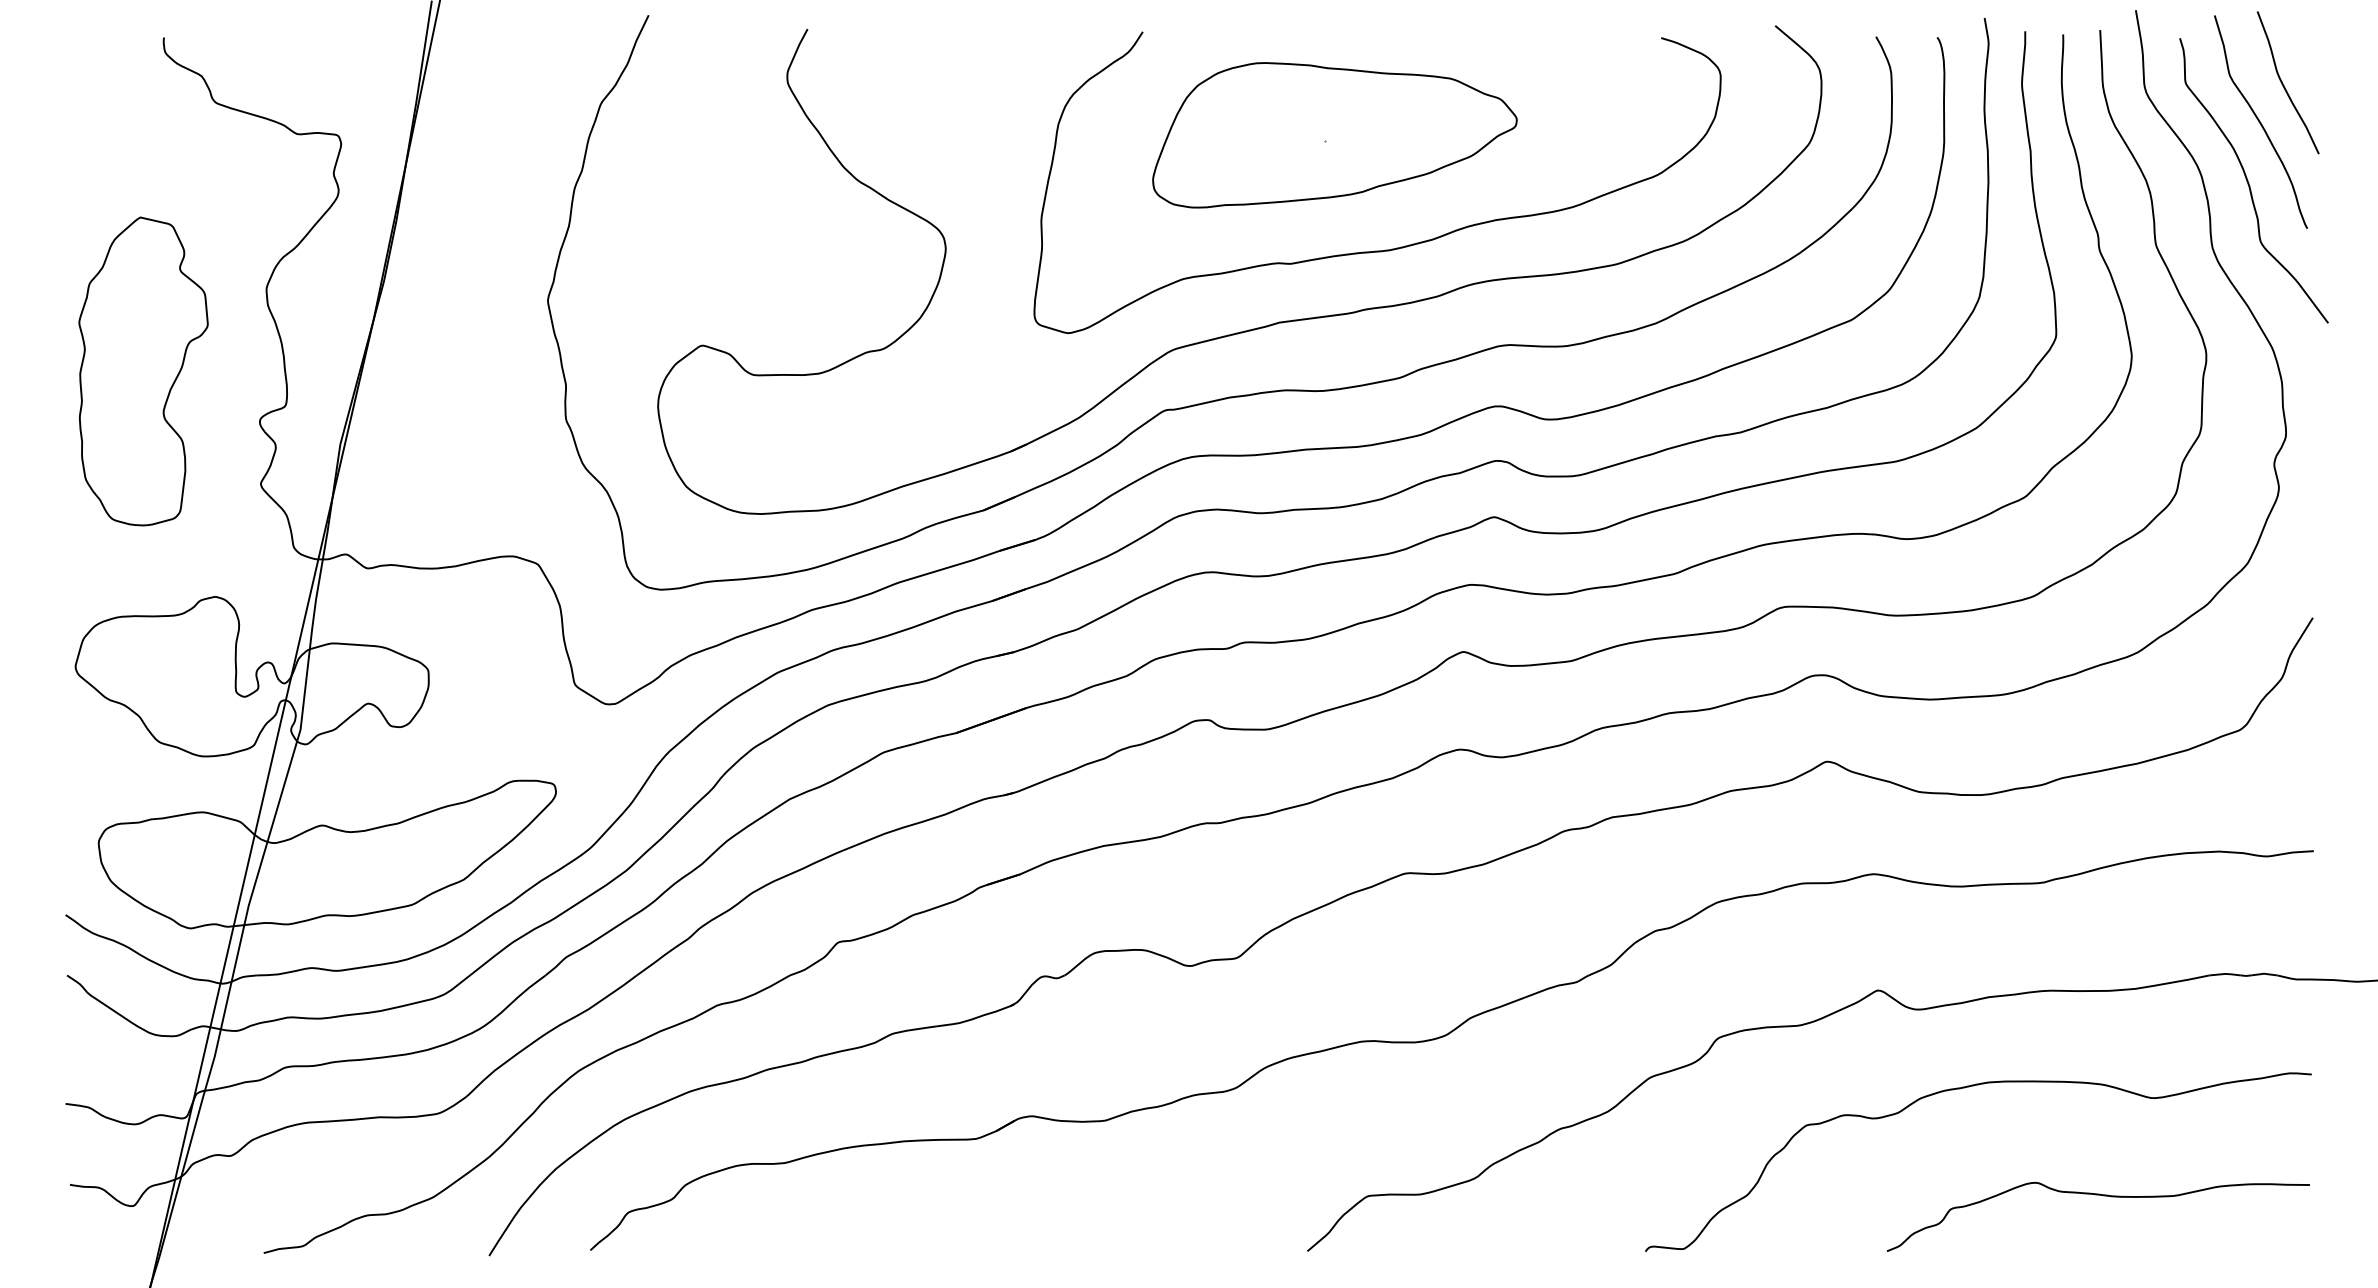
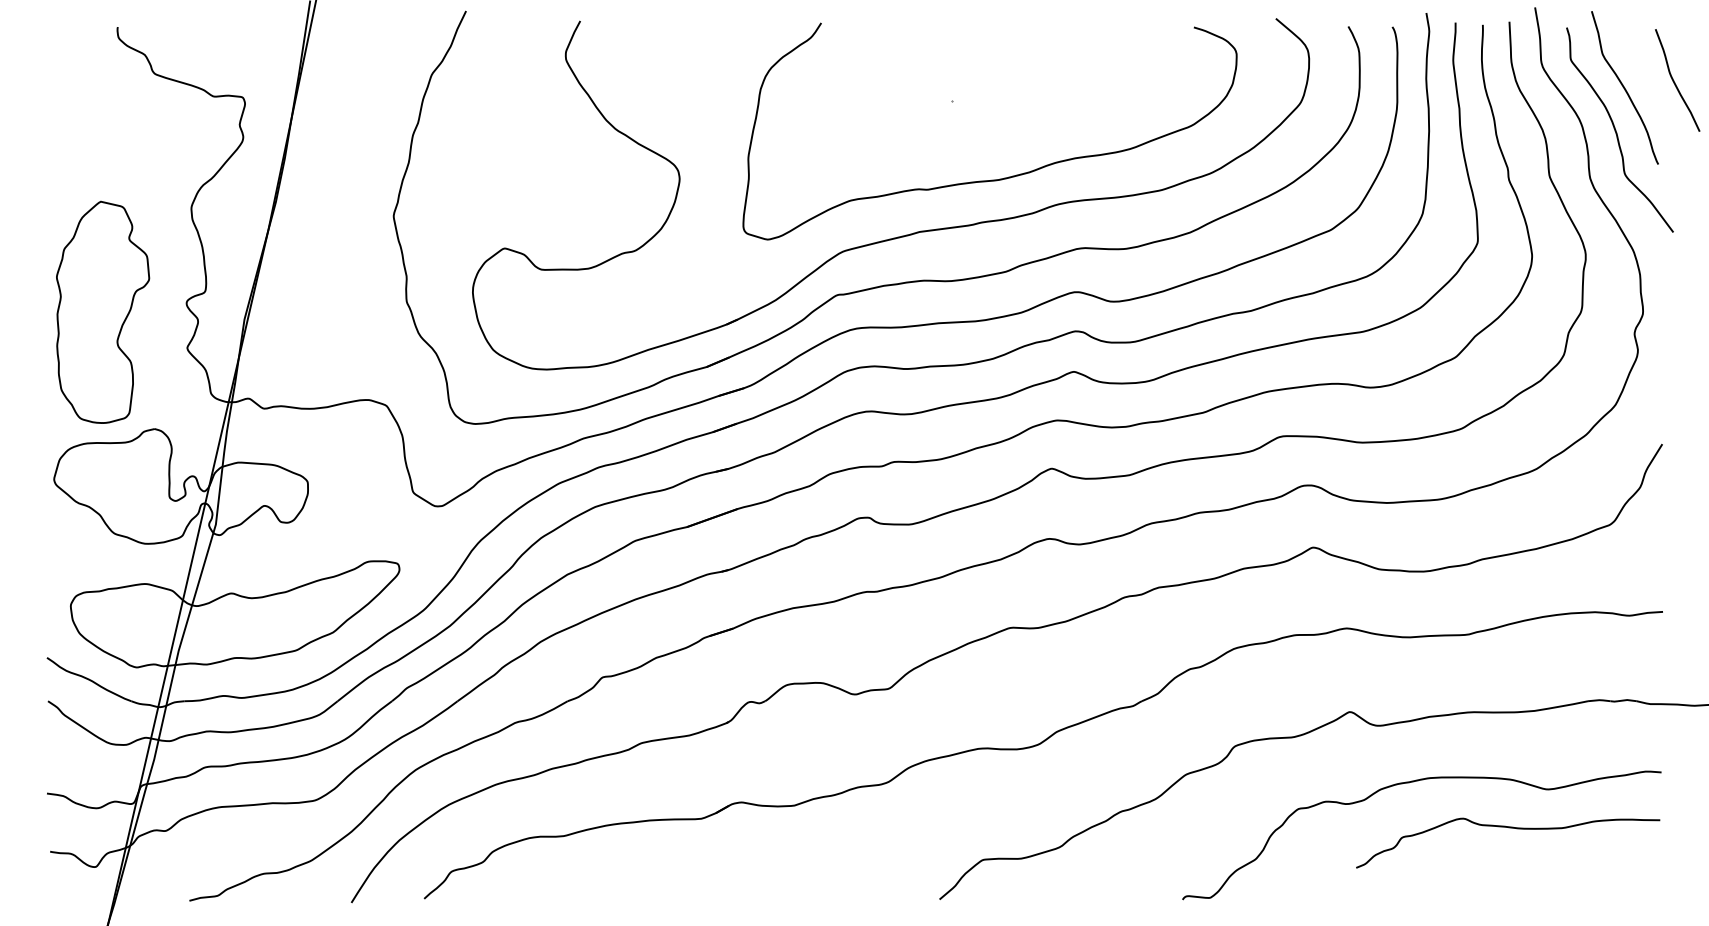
curve: (2284, 85) -> (1675, 82), moved
part: (1334, 135) -> (959, 97), removed
part: (143, 371) -> (102, 312), moved
curve: (2103, 1196) -> (1511, 828), moved

